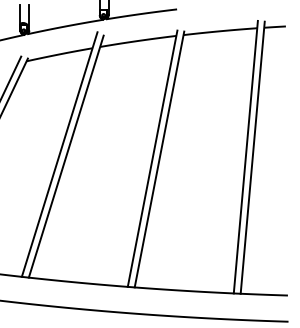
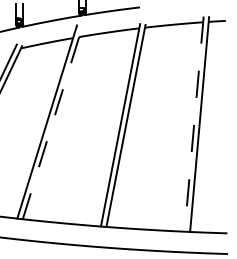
line: (66, 156) -> (52, 123), solid -> dashed
line: (246, 157) -> (194, 124), solid -> dashed

